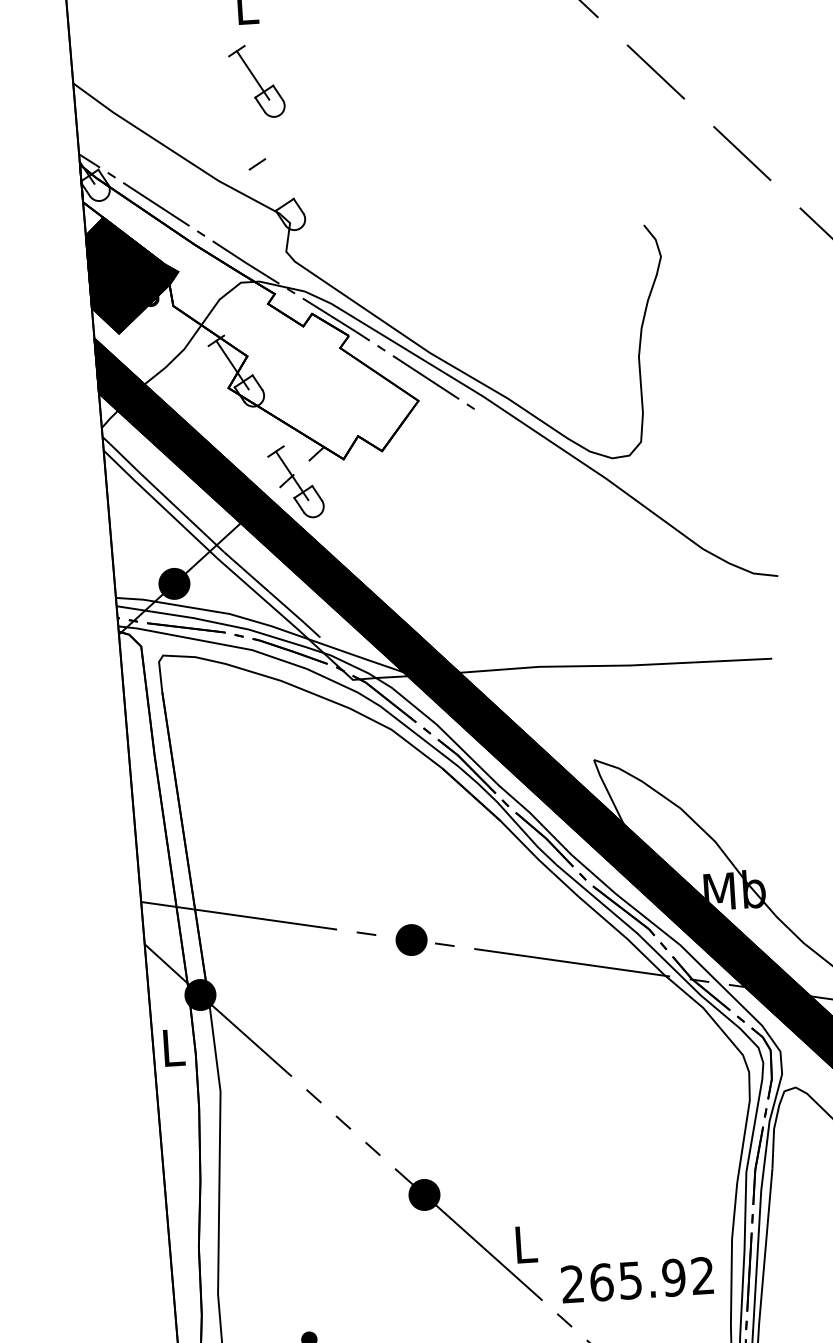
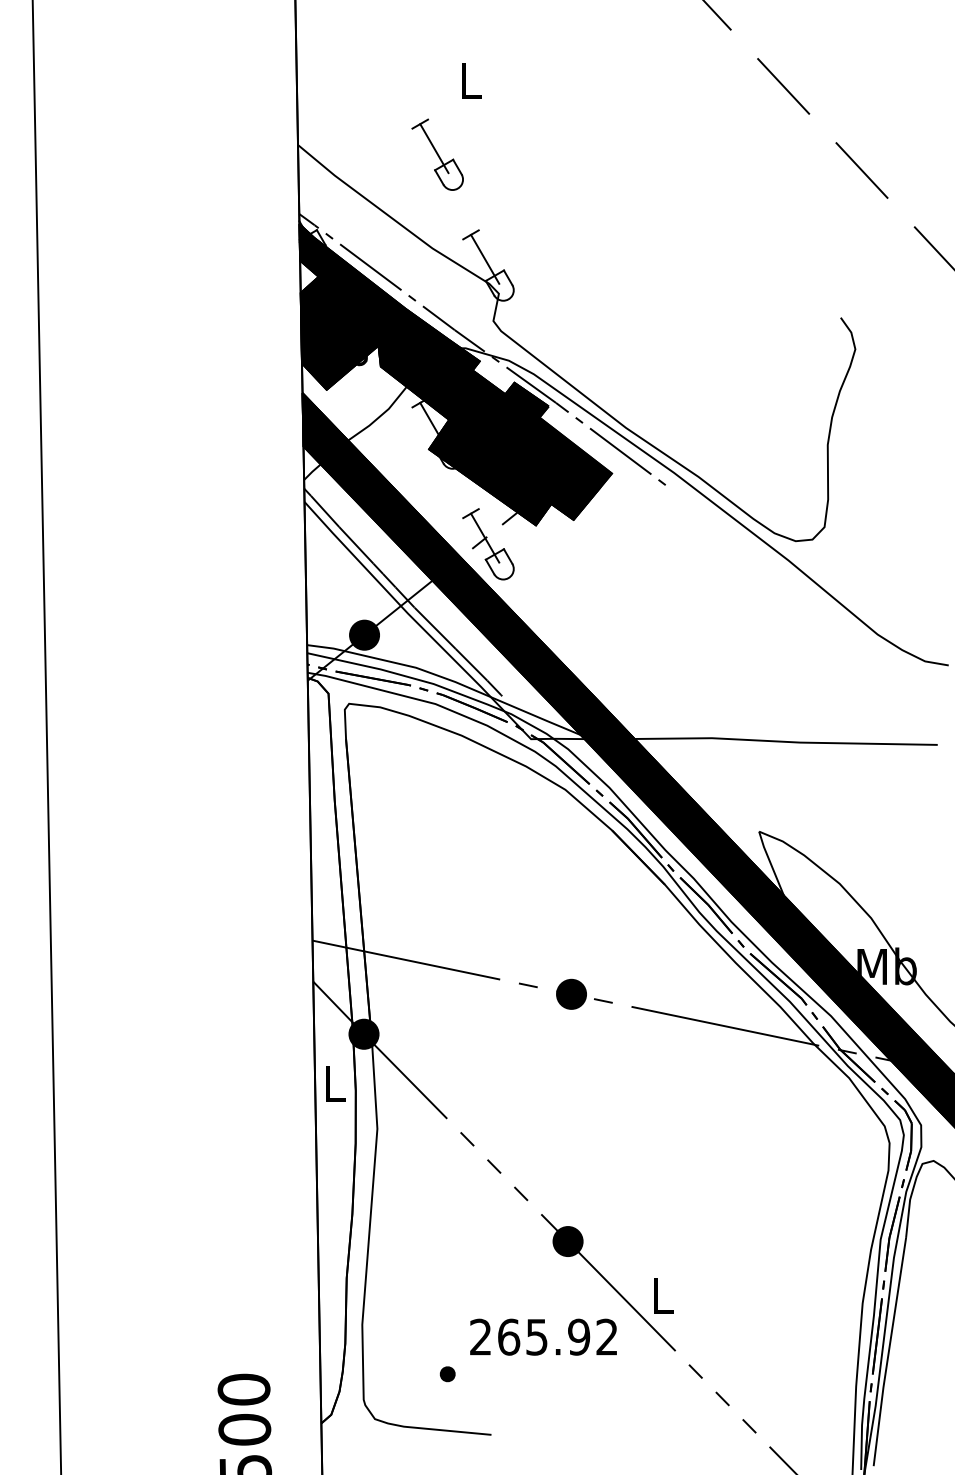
part: (256, 81) -> (437, 154), moved
line: (273, 187) -> (485, 258), added
fill: (250, 309) -> (455, 374), added
text: (637, 1279) -> (543, 1336), moved

